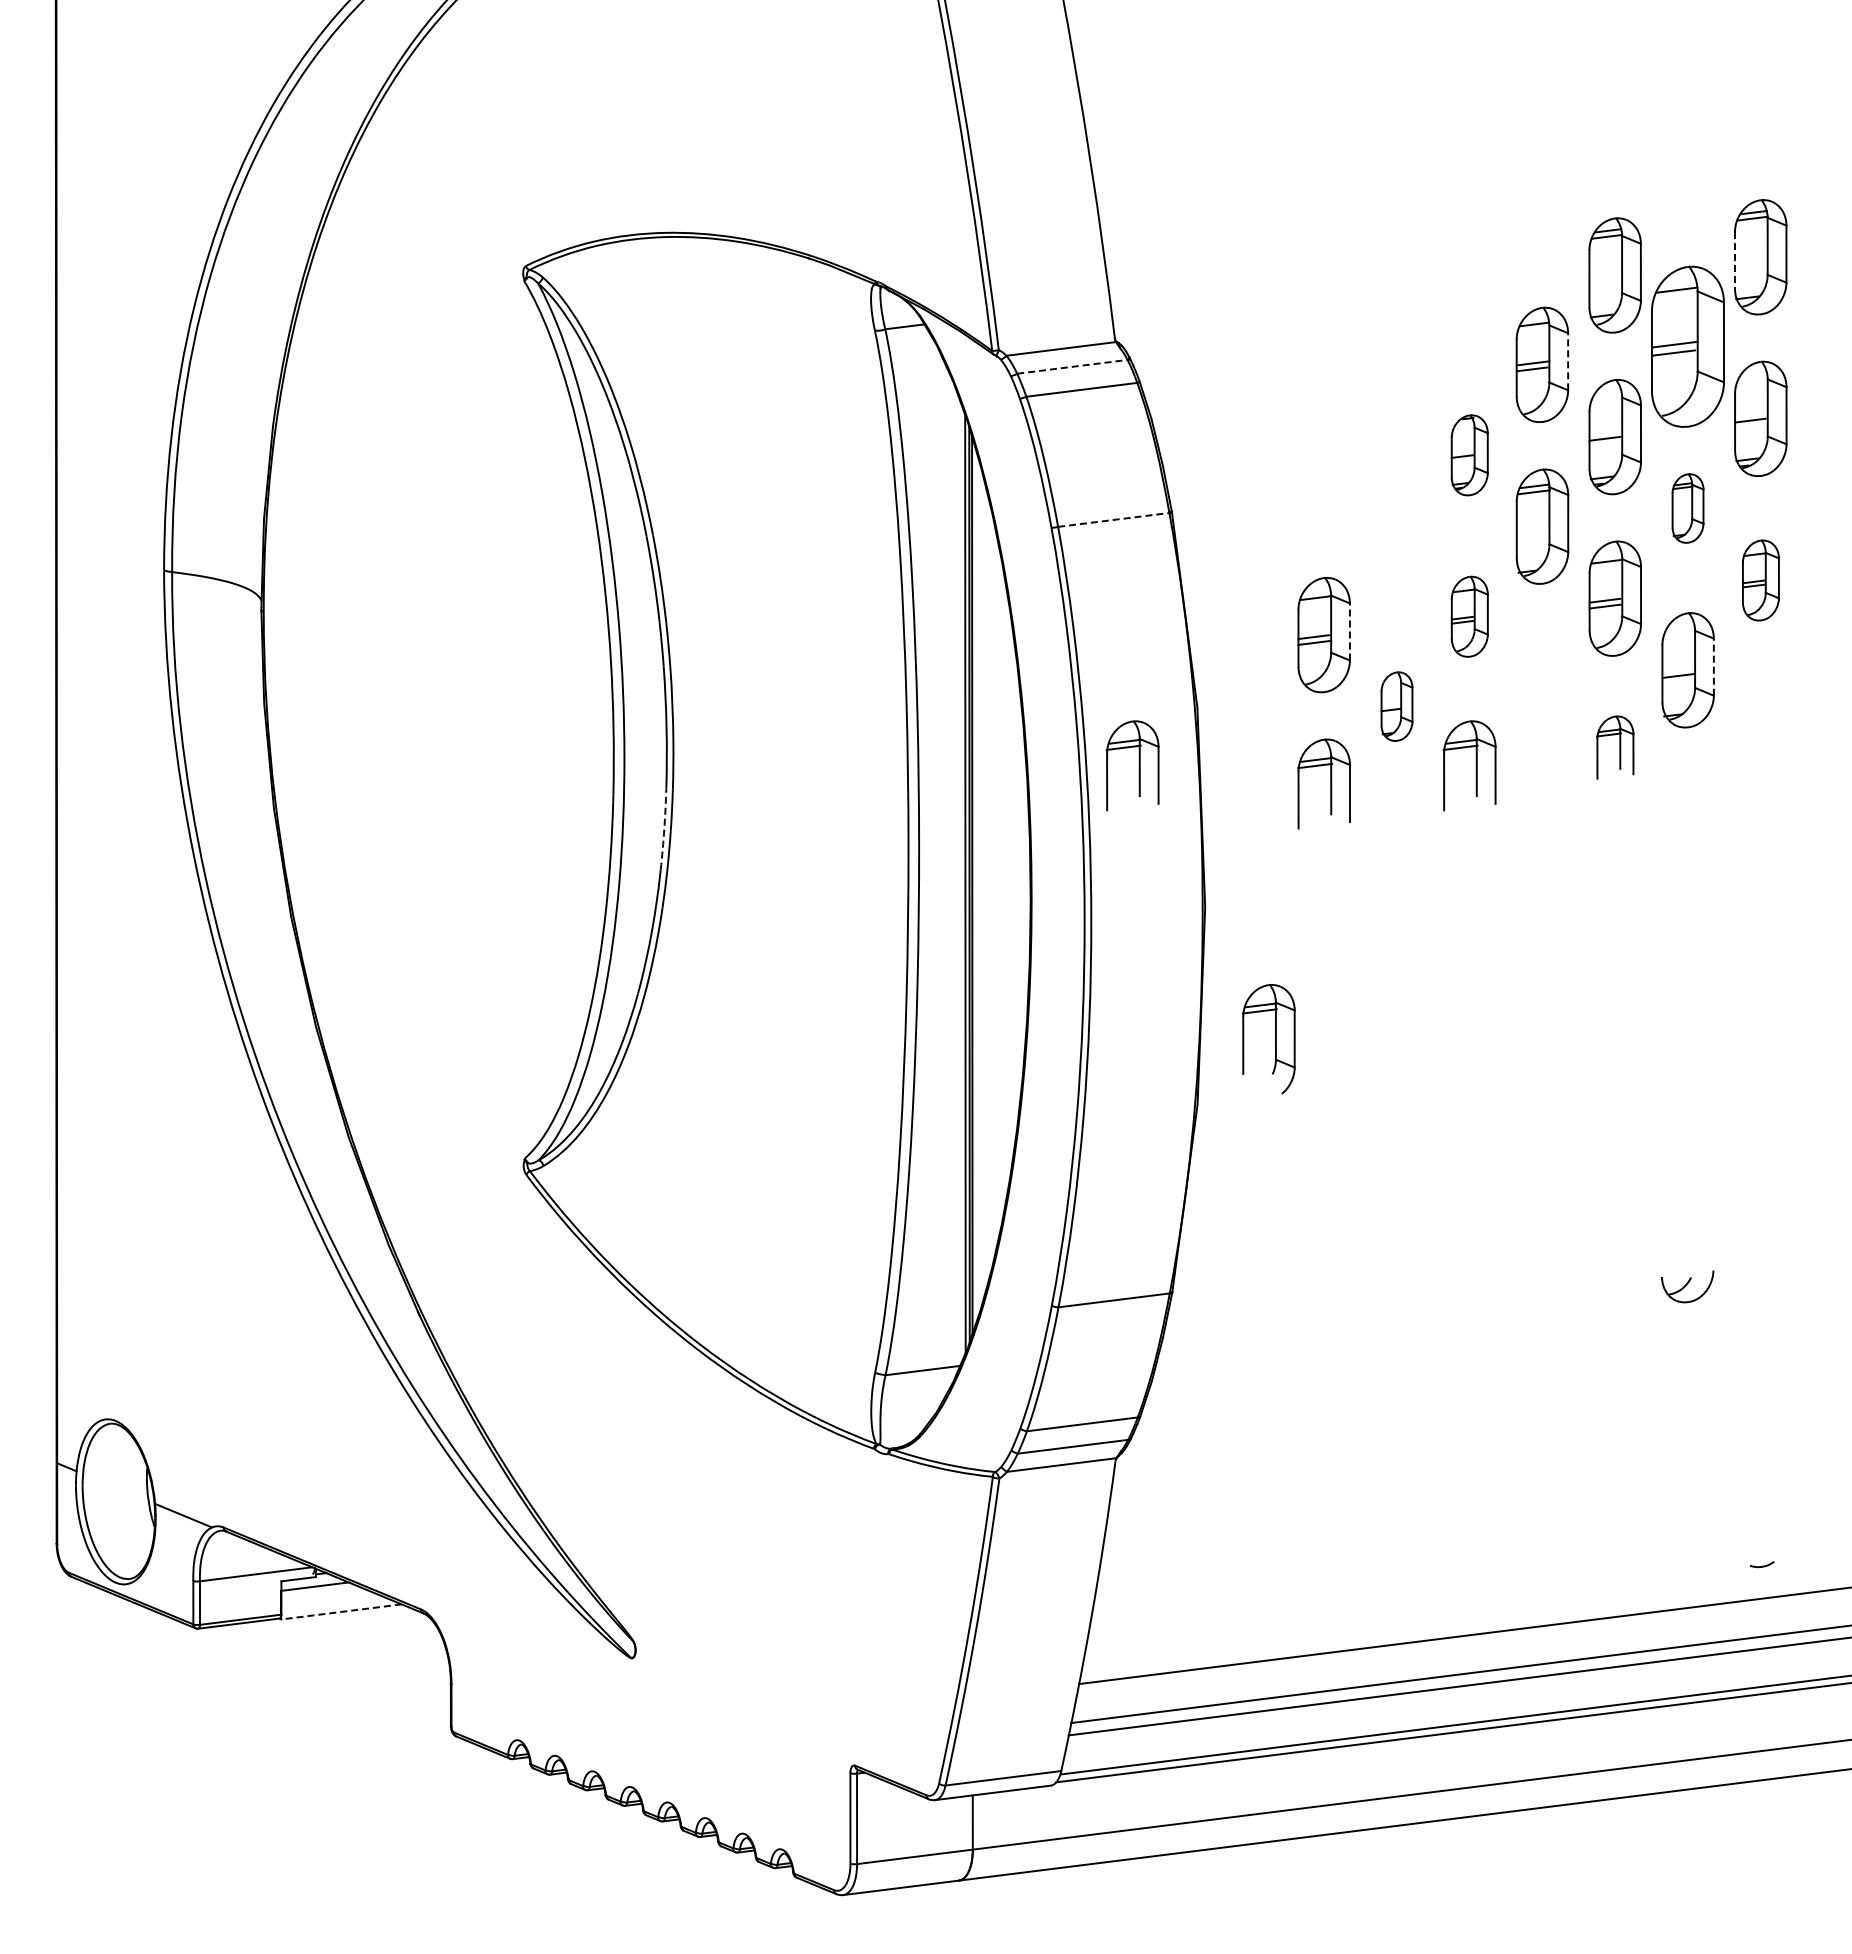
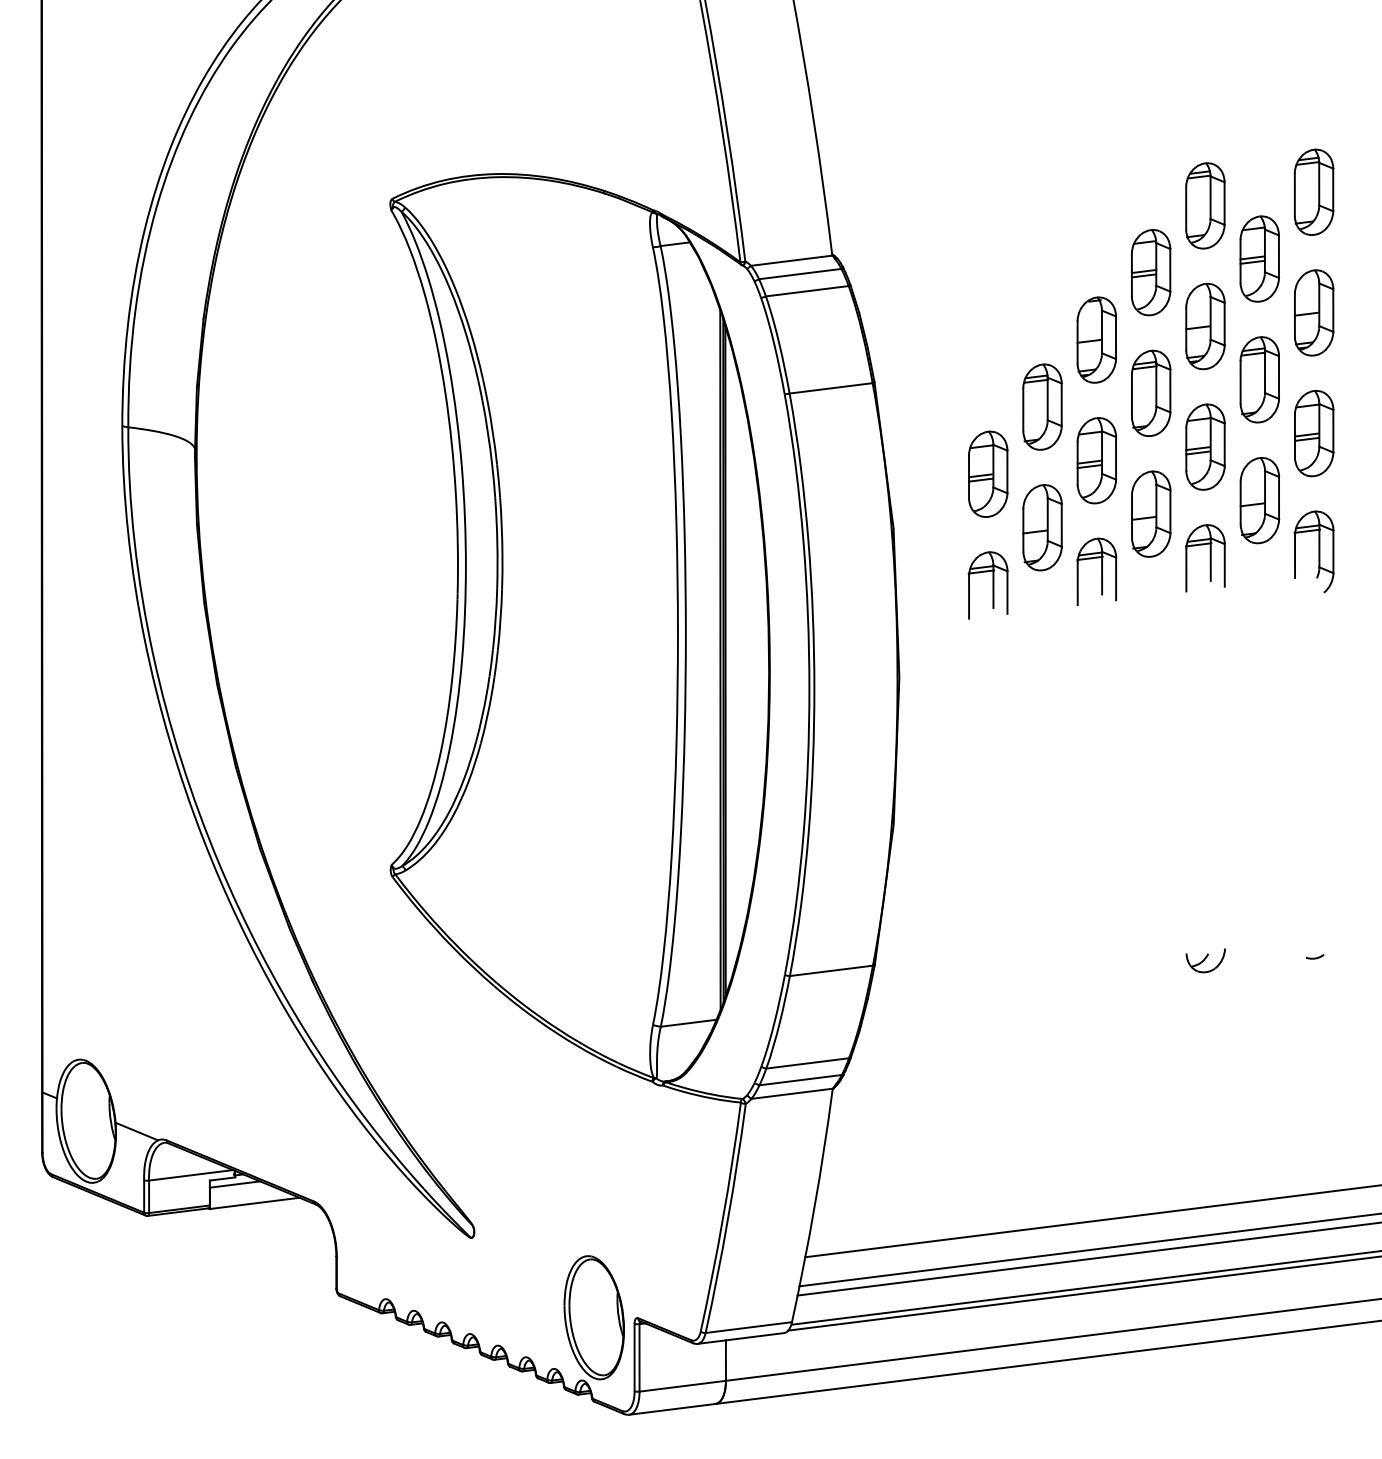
line: (1735, 260) -> (1295, 194), dashed -> solid
part: (1687, 346) -> (1259, 258), size x0.71
line: (1568, 361) -> (1170, 270), dashed -> solid
line: (1072, 366) -> (800, 273), dashed -> solid
part: (1469, 455) -> (1096, 340), size x1.43
part: (1687, 508) -> (1259, 379), size x1.67
line: (1114, 519) -> (831, 388), dashed -> solid
part: (1396, 545) -> (1042, 407), added
part: (1760, 580) -> (1313, 433), size x1.43
part: (1469, 616) -> (1096, 460), size x1.43
line: (1349, 631) -> (1007, 471), dashed -> solid
line: (1713, 667) -> (1278, 498), dashed -> solid
part: (1542, 688) -> (1151, 514), added
part: (1396, 706) -> (1042, 527), size x1.67
part: (1615, 747) -> (1205, 558), size x1.43
part: (1132, 765) -> (845, 571), removed
arc: (664, 829) -> (495, 619), dashed -> solid
part: (1275, 1039) -> (1319, 552), moved
part: (1687, 1286) -> (1205, 960), moved
curve: (1762, 1565) -> (1315, 957), moved
line: (341, 1611) -> (254, 1203), dashed -> solid
part: (796, 1764) -> (594, 1317), added

